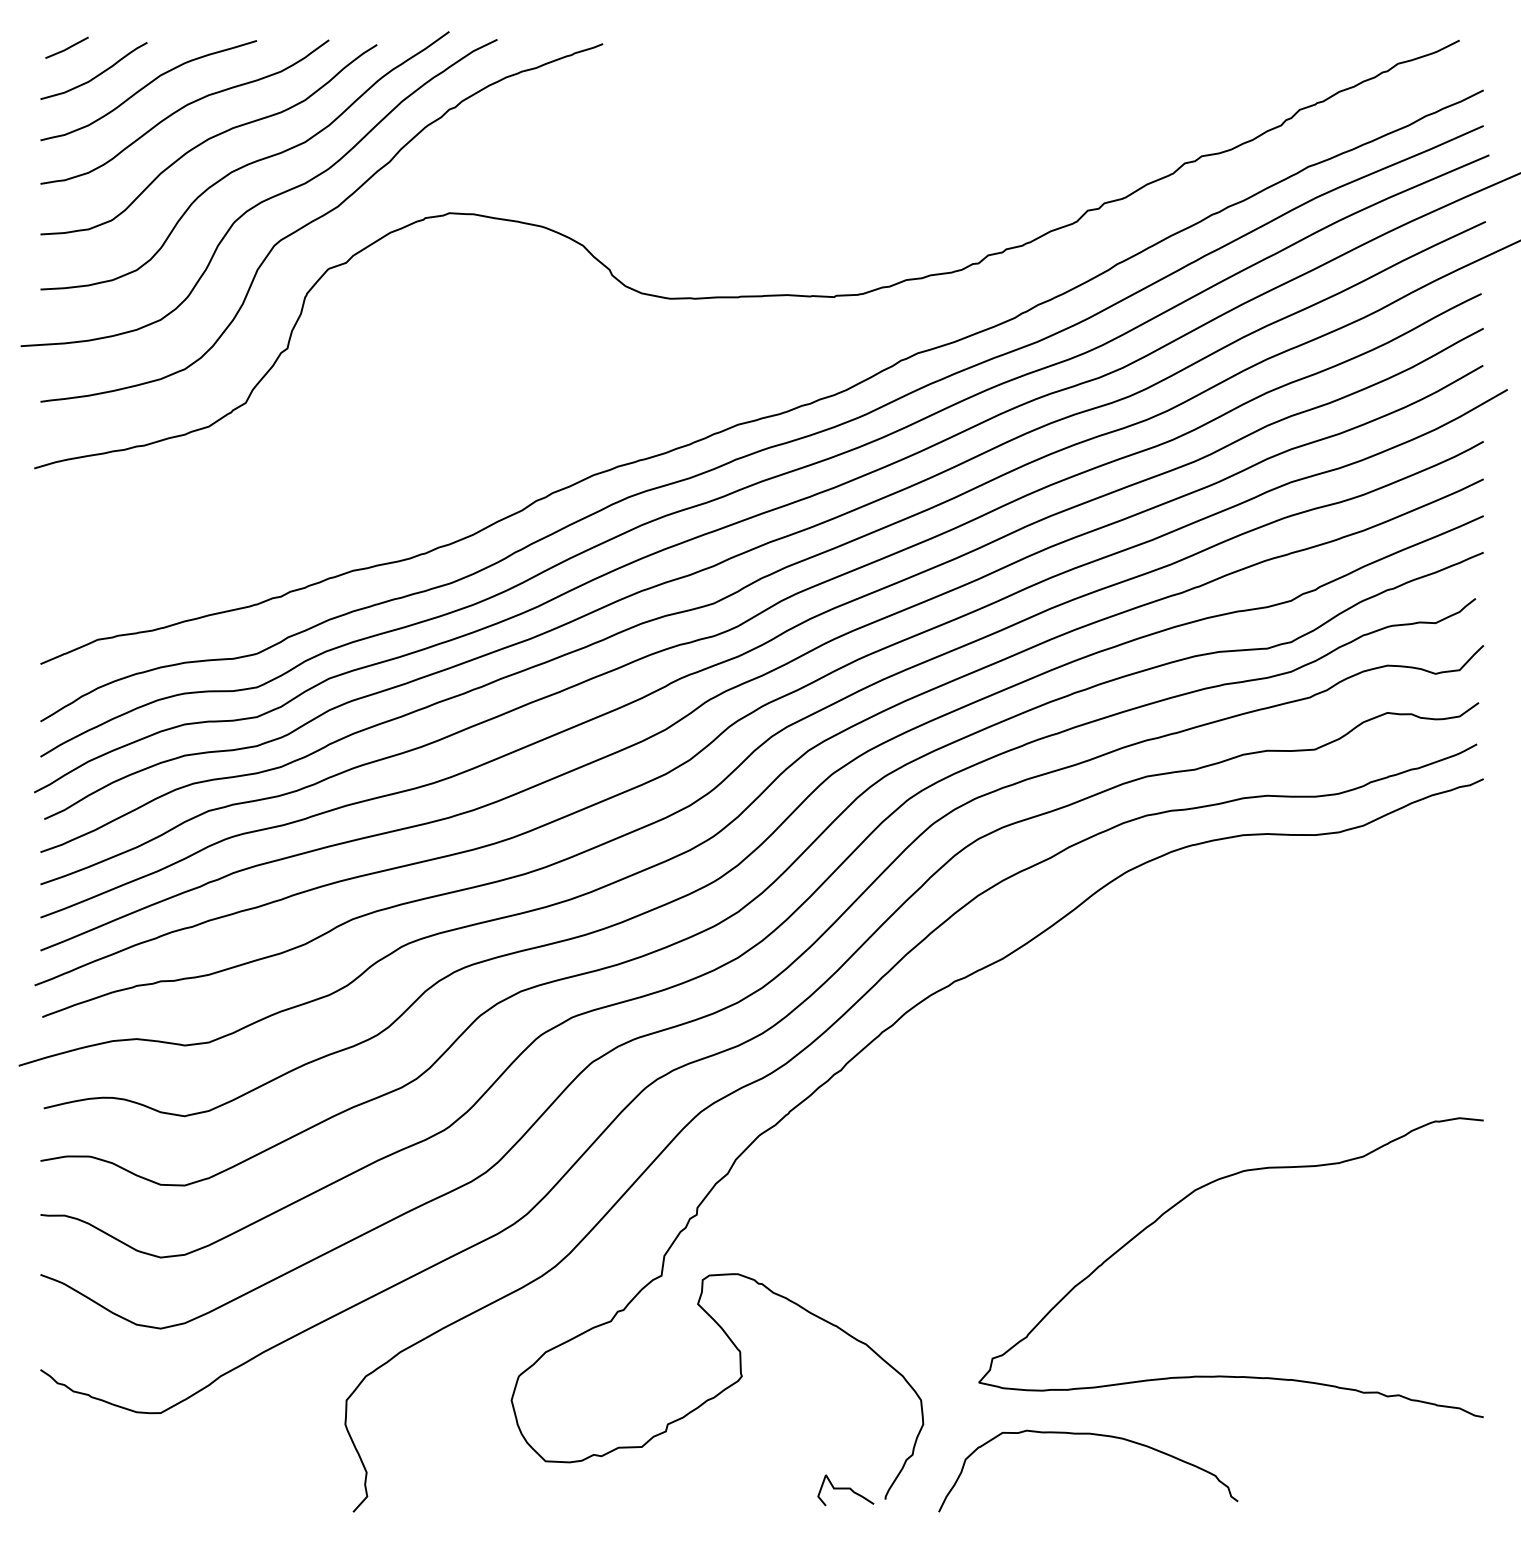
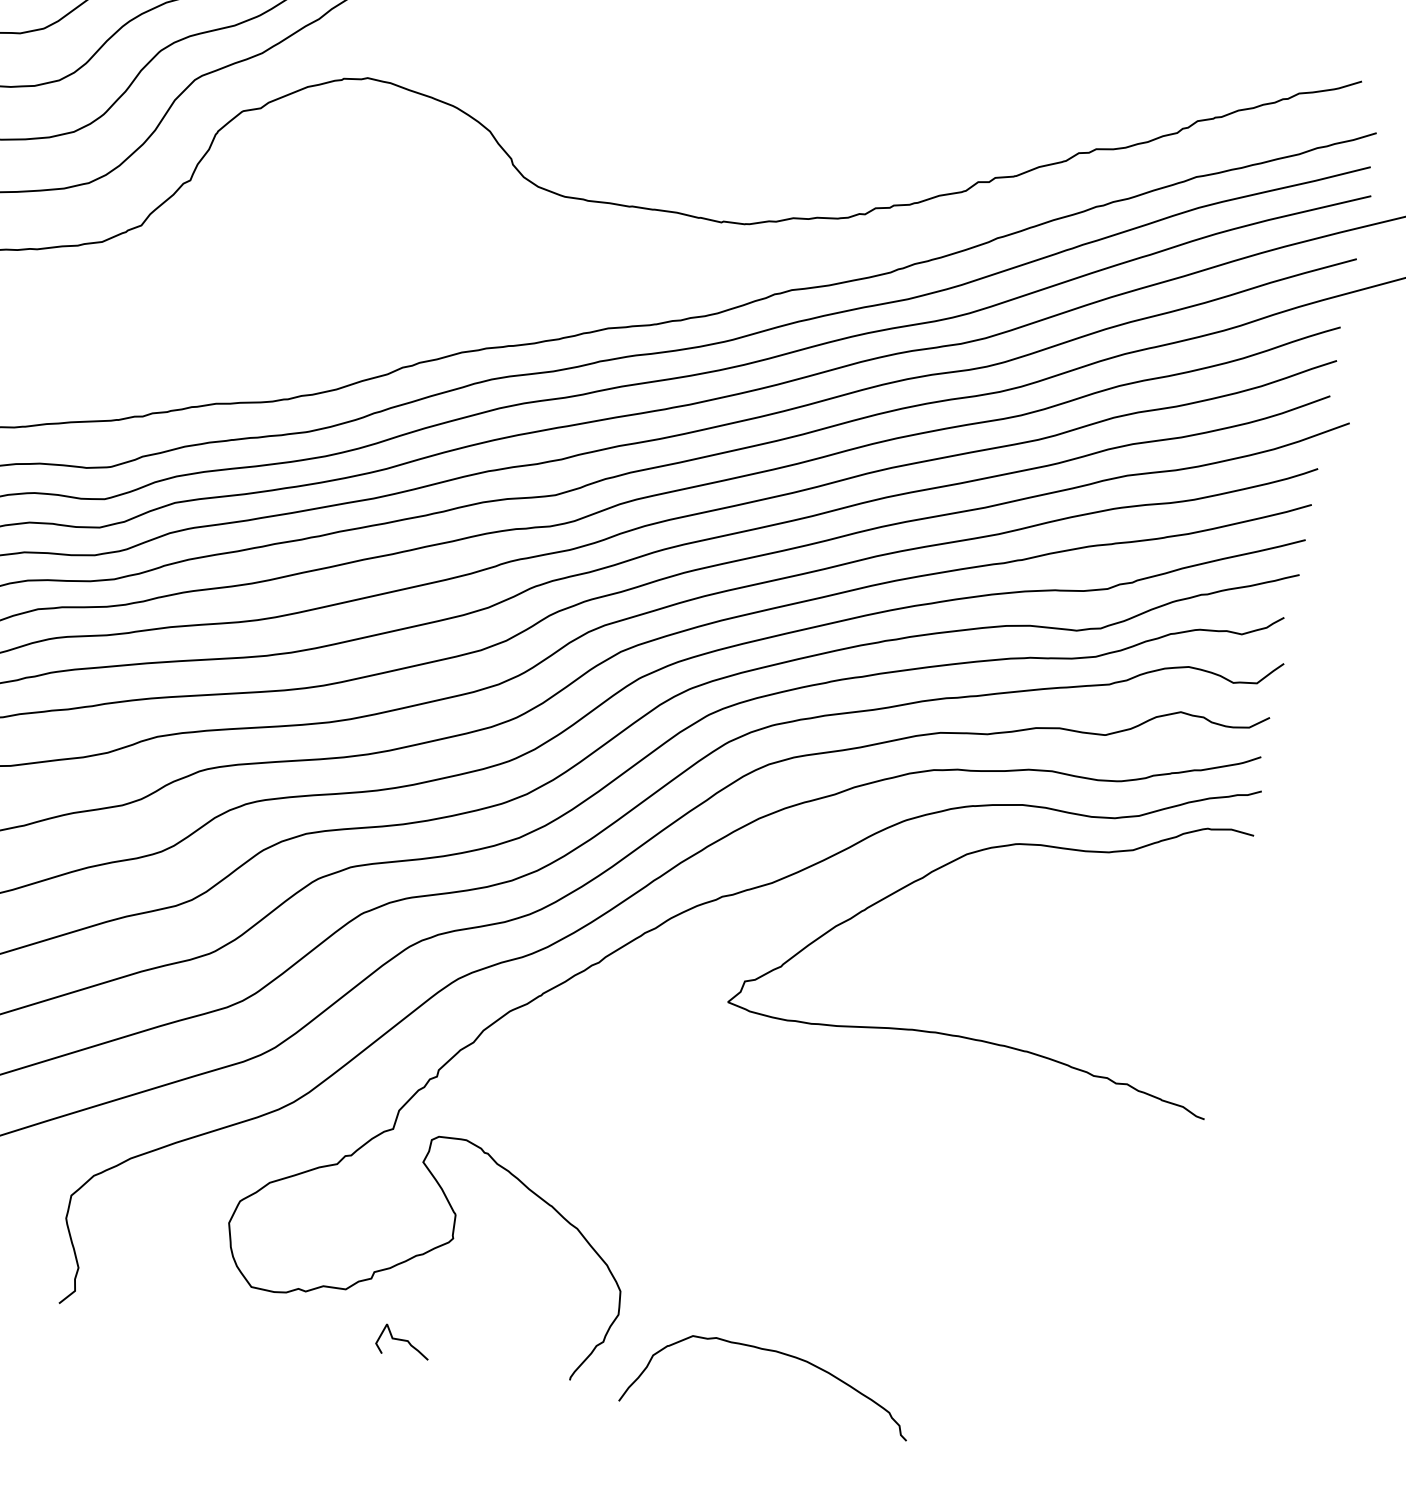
curve: (1179, 1203) -> (949, 864), moved
curve: (845, 1489) -> (403, 1341), moved

